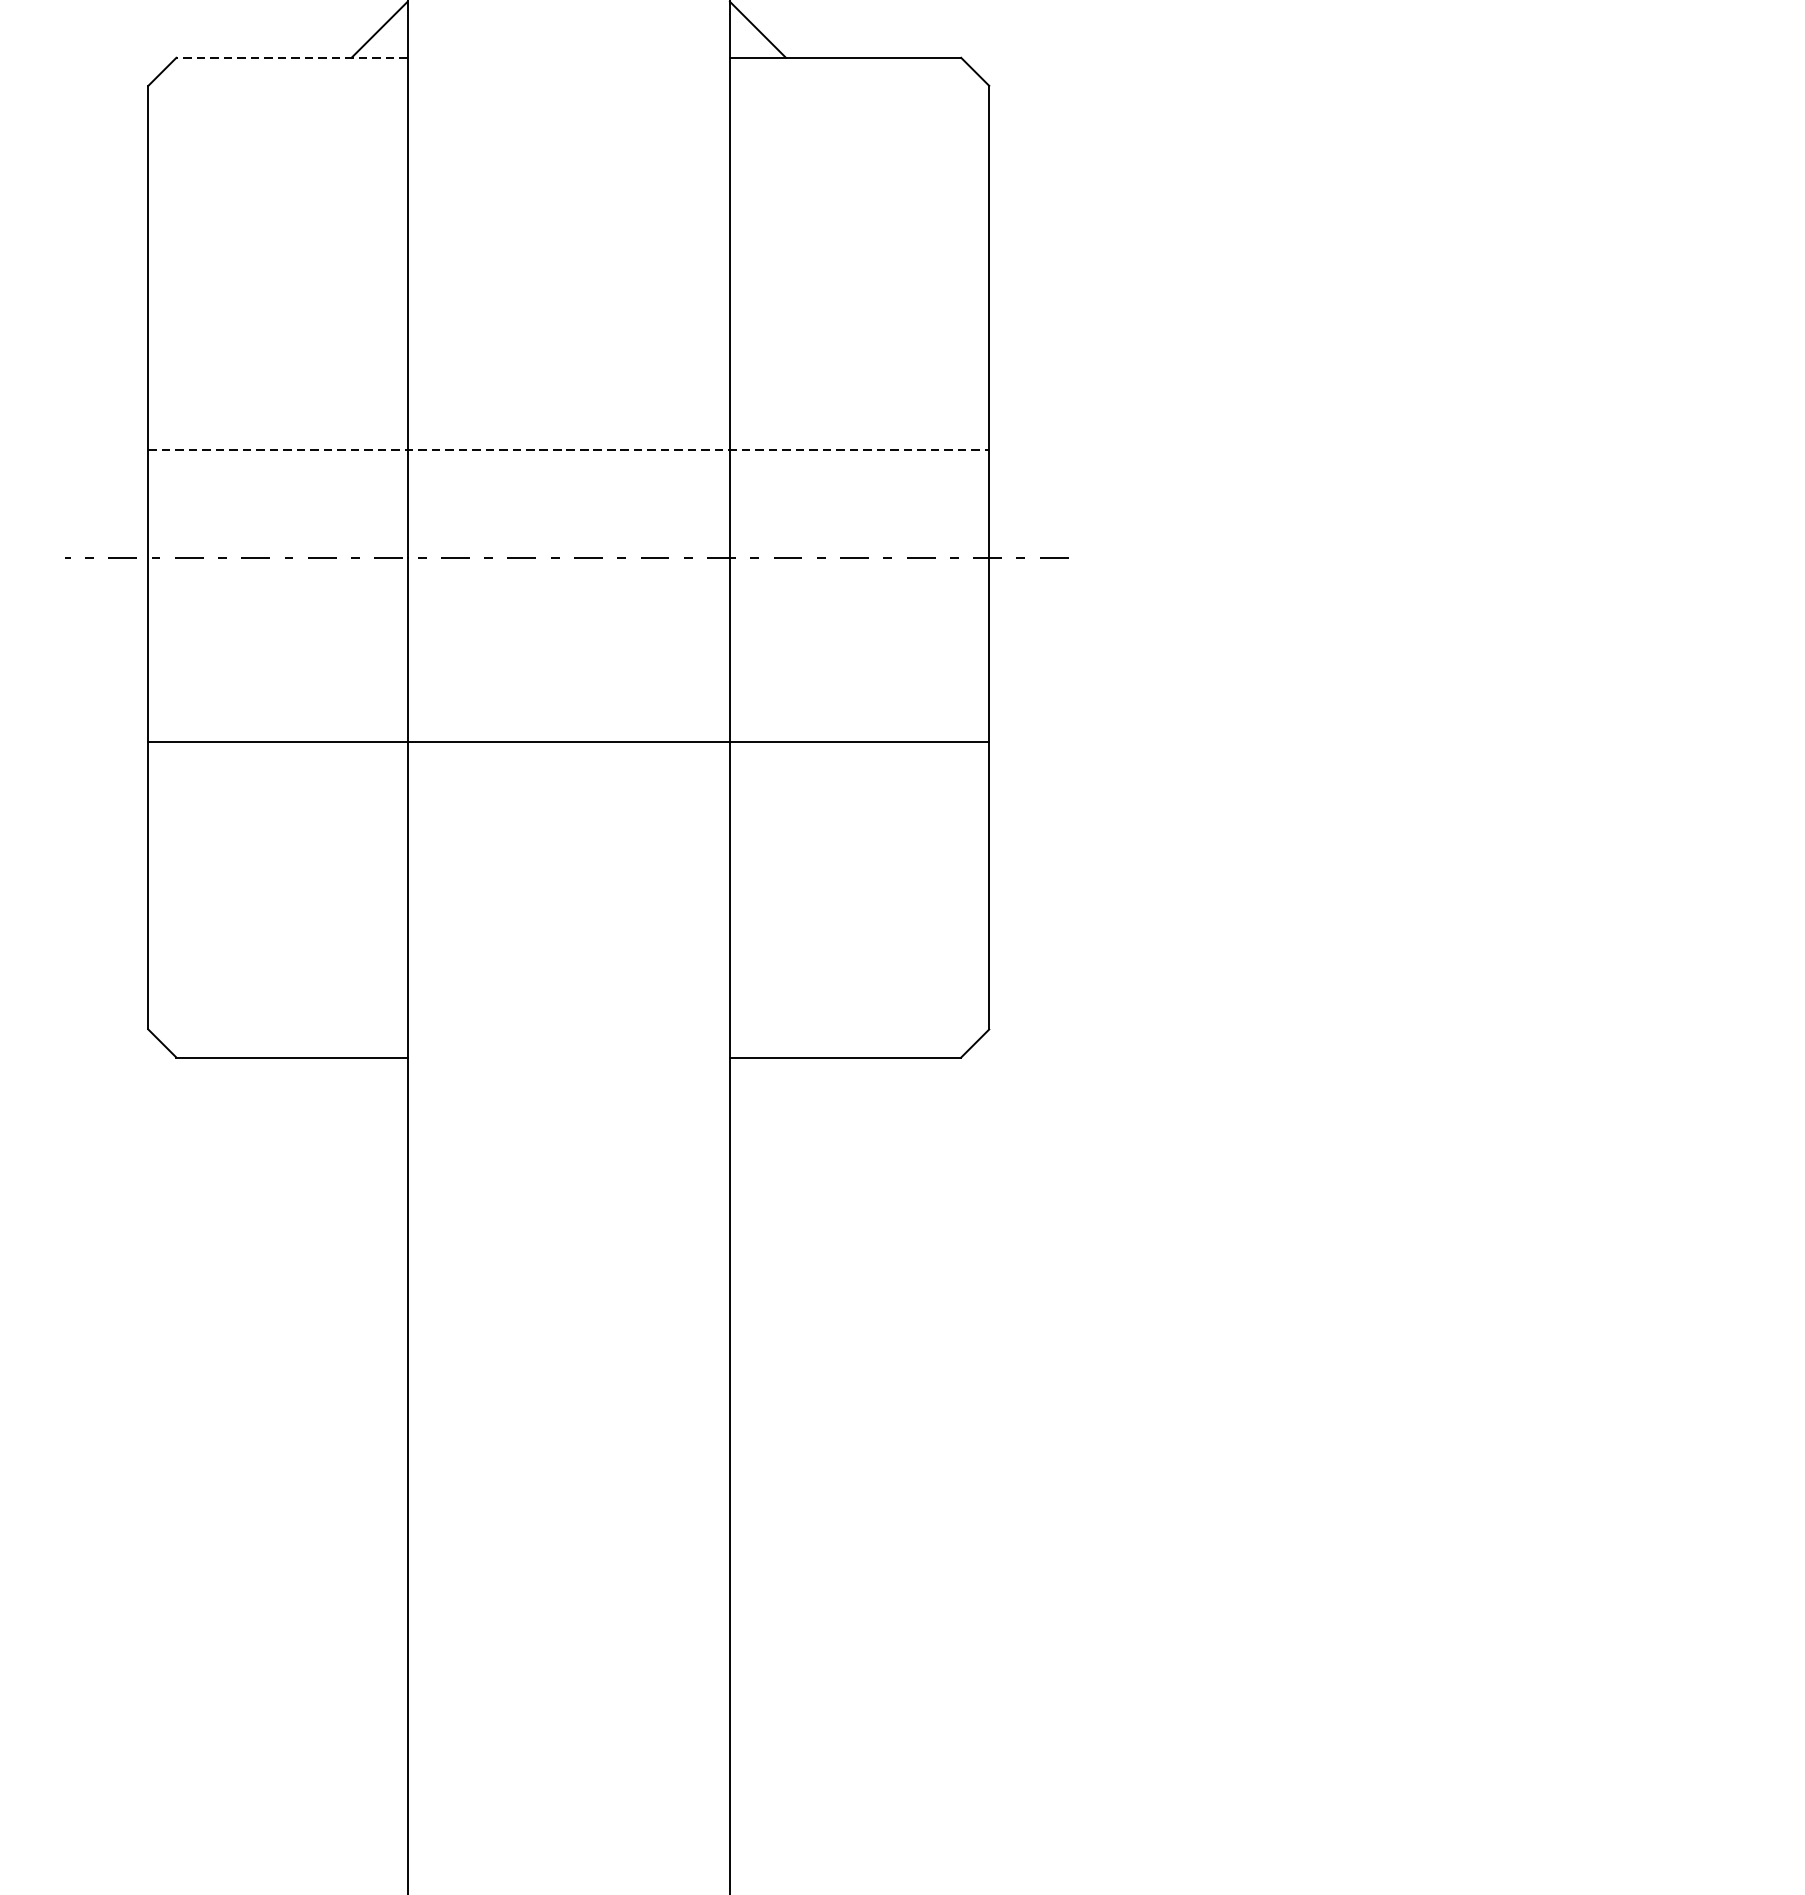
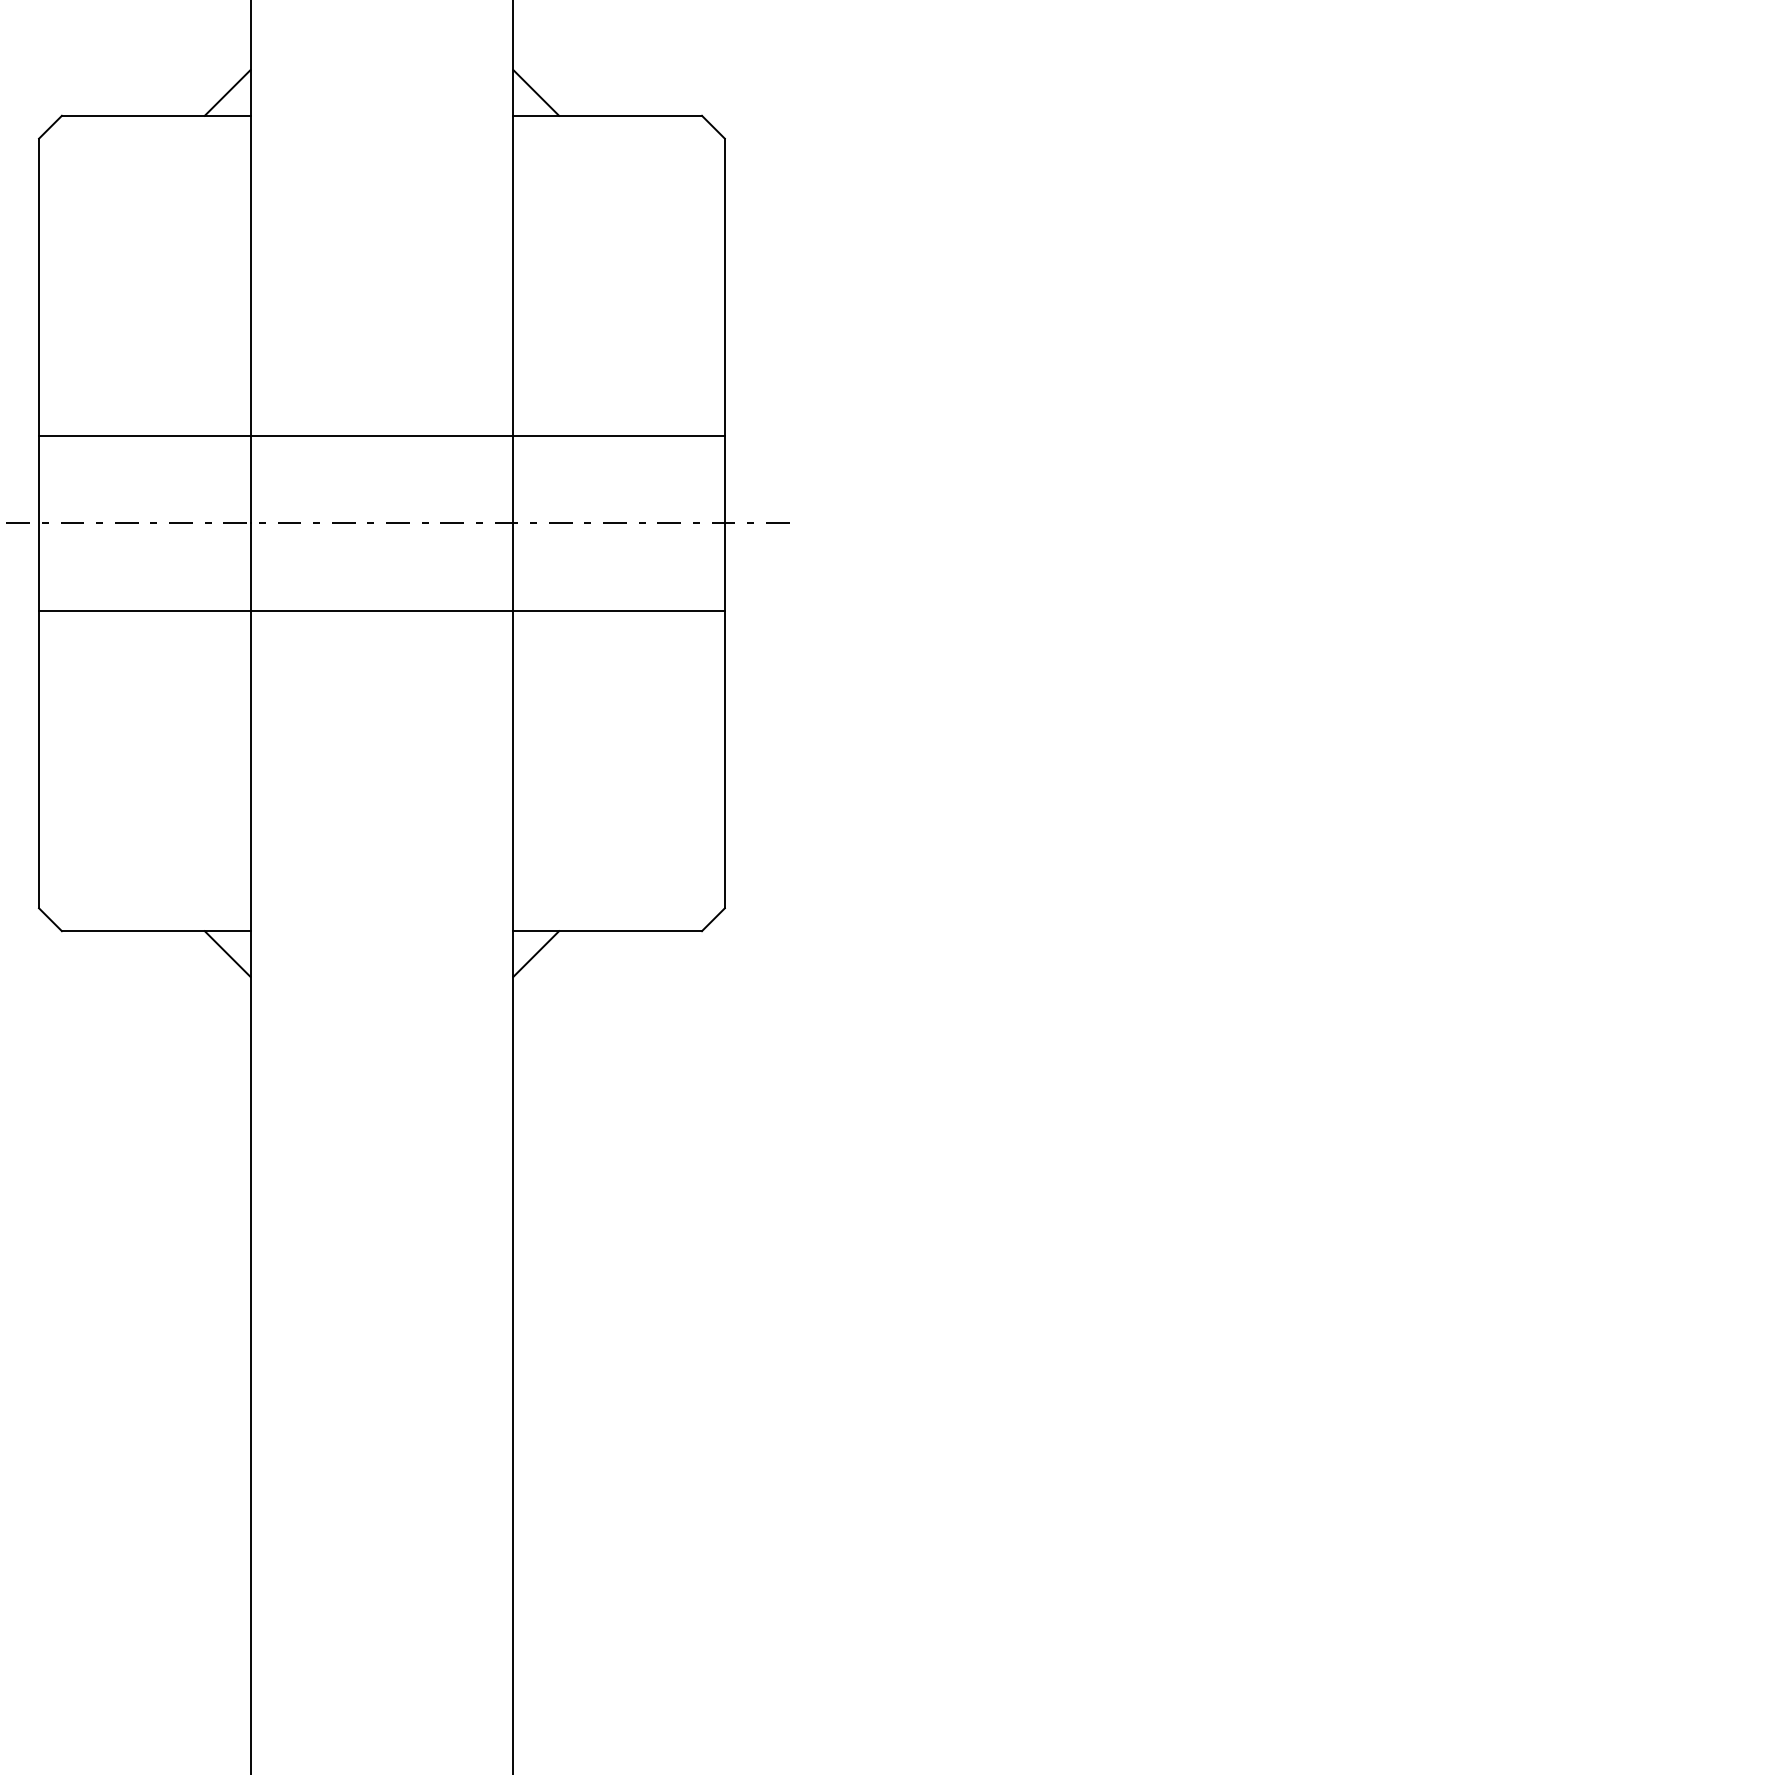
line: (291, 57) -> (155, 115), dashed -> solid
line: (568, 449) -> (381, 435), dashed -> solid
line: (568, 742) -> (381, 611), moved
line: (379, 1084) -> (227, 953), added
line: (758, 1084) -> (536, 953), added

